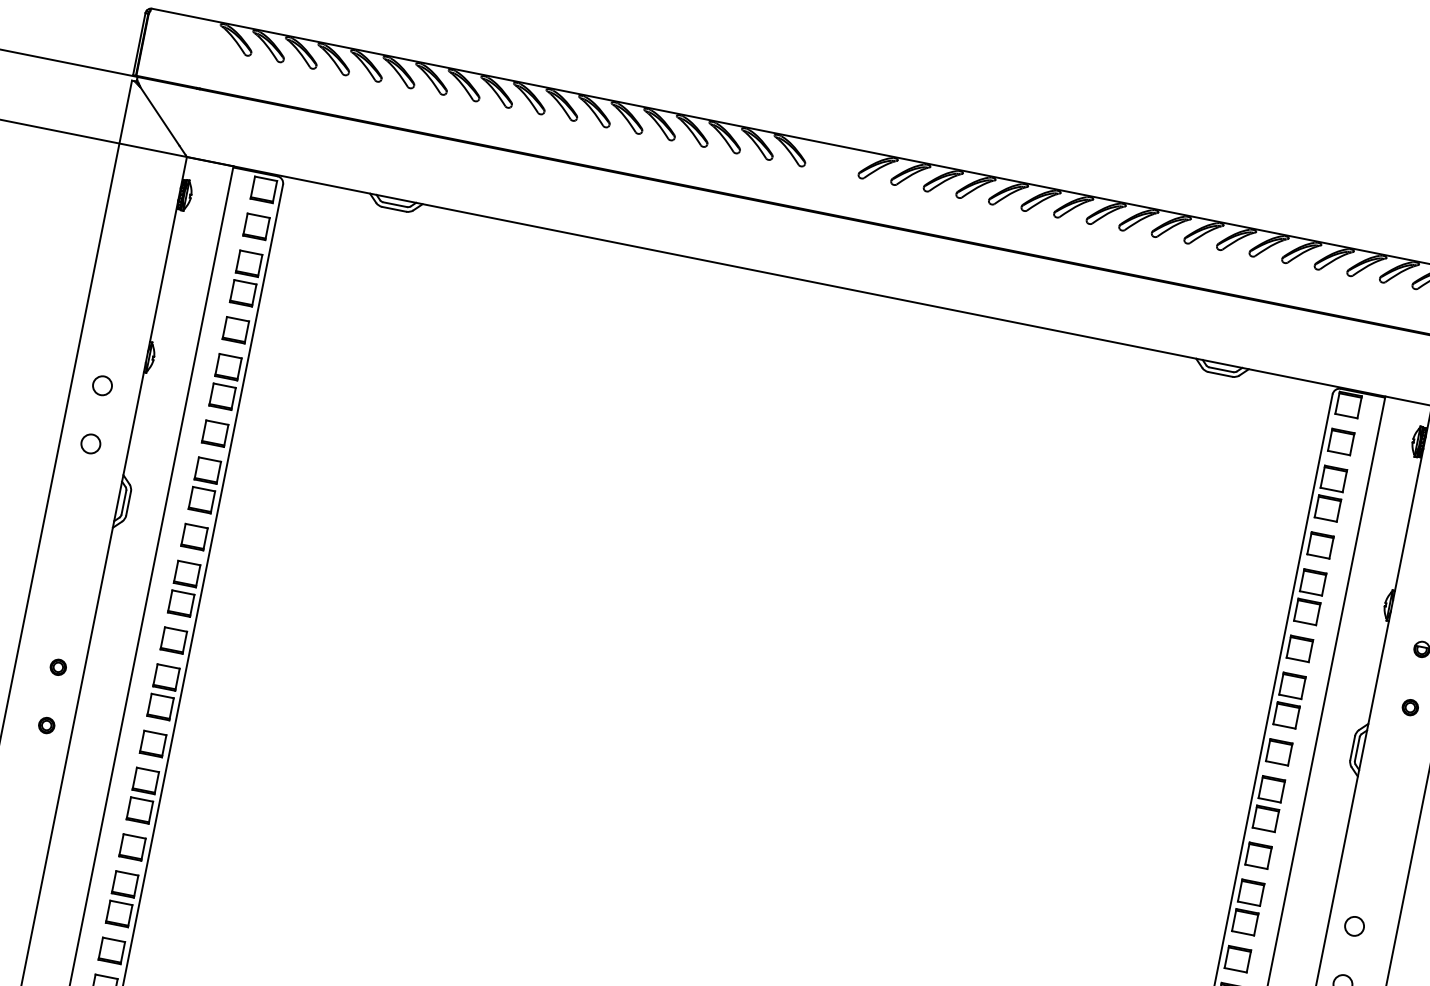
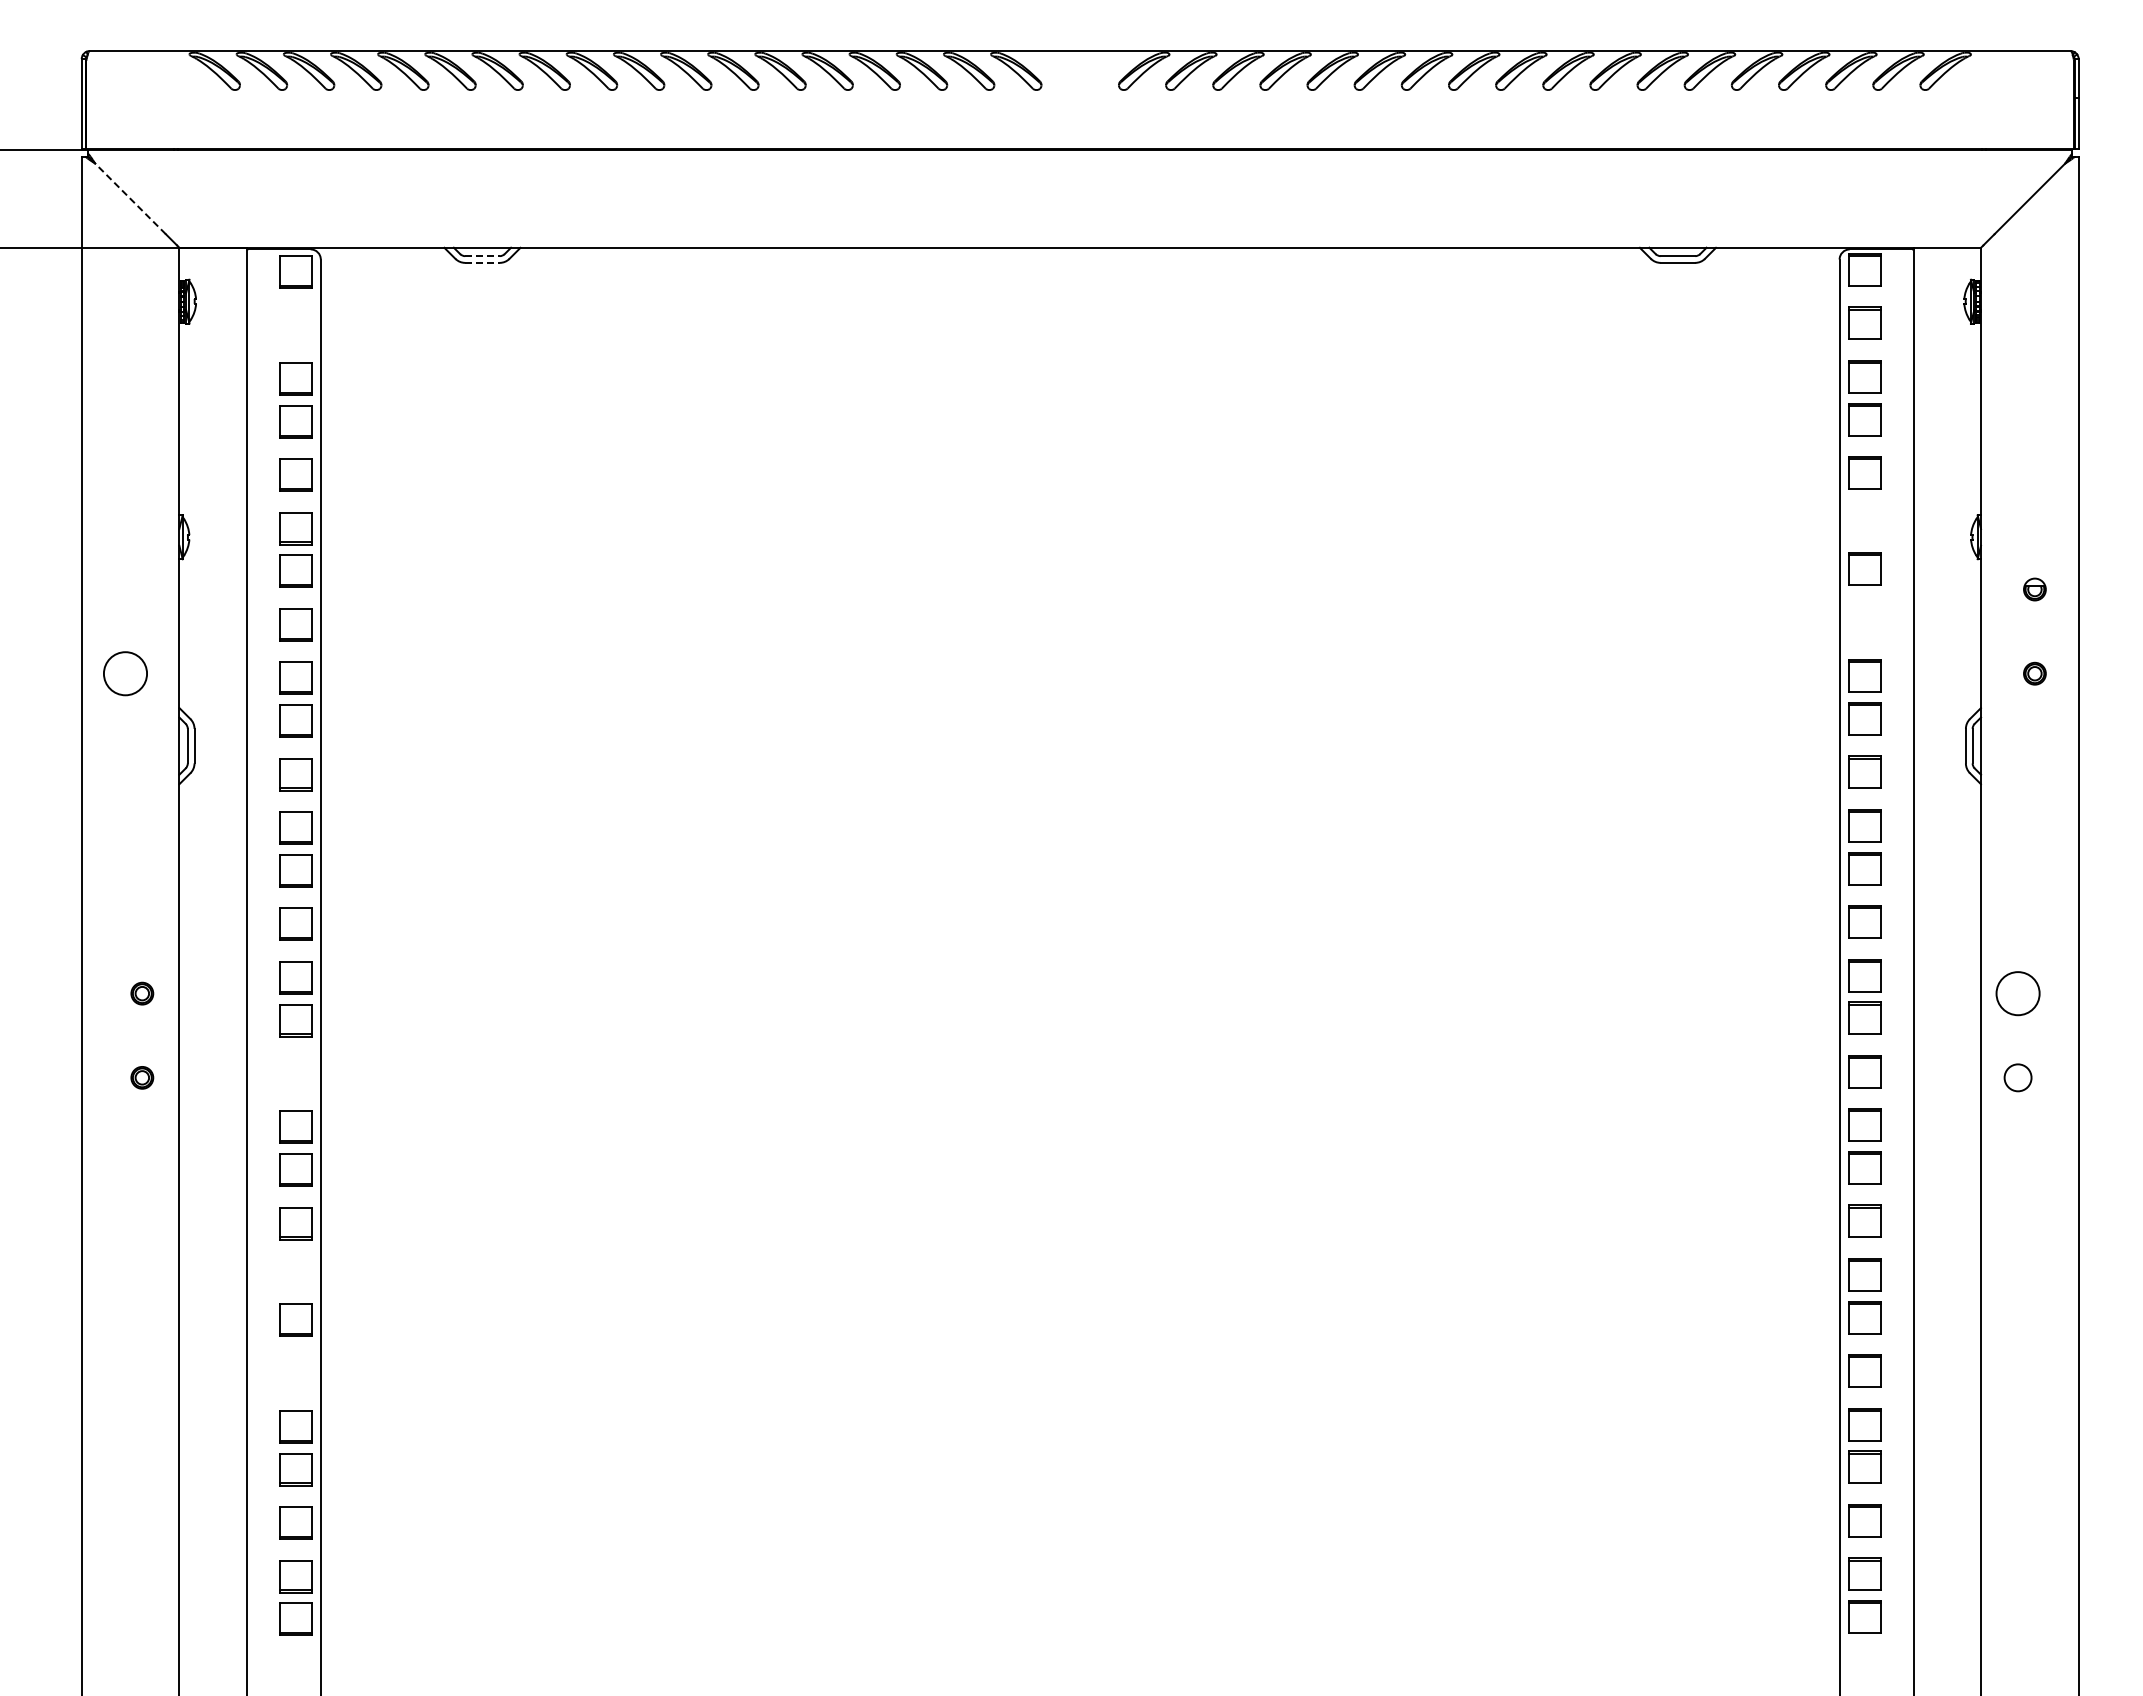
line: (159, 116) -> (130, 198), solid -> dashed
line: (395, 204) -> (482, 256), solid -> dashed
line: (394, 209) -> (482, 262), solid -> dashed
part: (256, 226) -> (295, 325), removed
circle: (102, 385) -> (125, 589), removed
circle: (90, 443) -> (125, 673), size x1.6
part: (1313, 581) -> (1864, 525), removed
part: (1299, 648) -> (1864, 622), removed
part: (153, 743) -> (295, 1073), removed
part: (125, 883) -> (295, 1276), removed
circle: (1354, 926) -> (2017, 993), size x1.6
part: (111, 950) -> (295, 1372), removed

